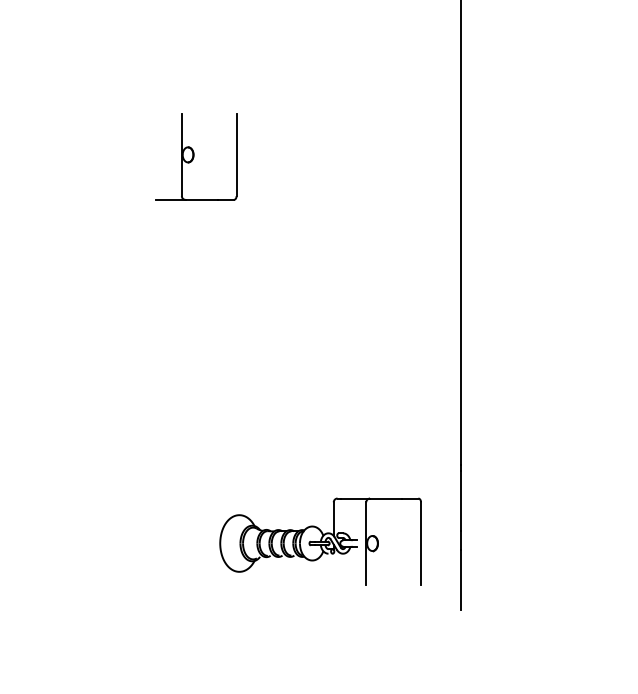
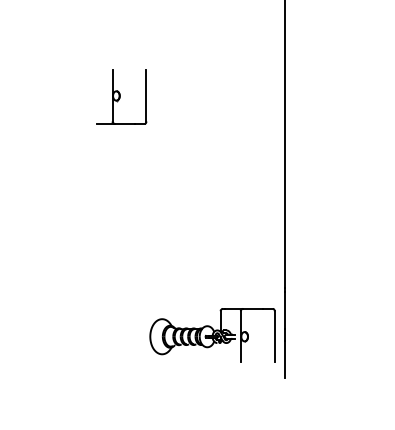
part: (320, 541) -> (212, 335), moved

